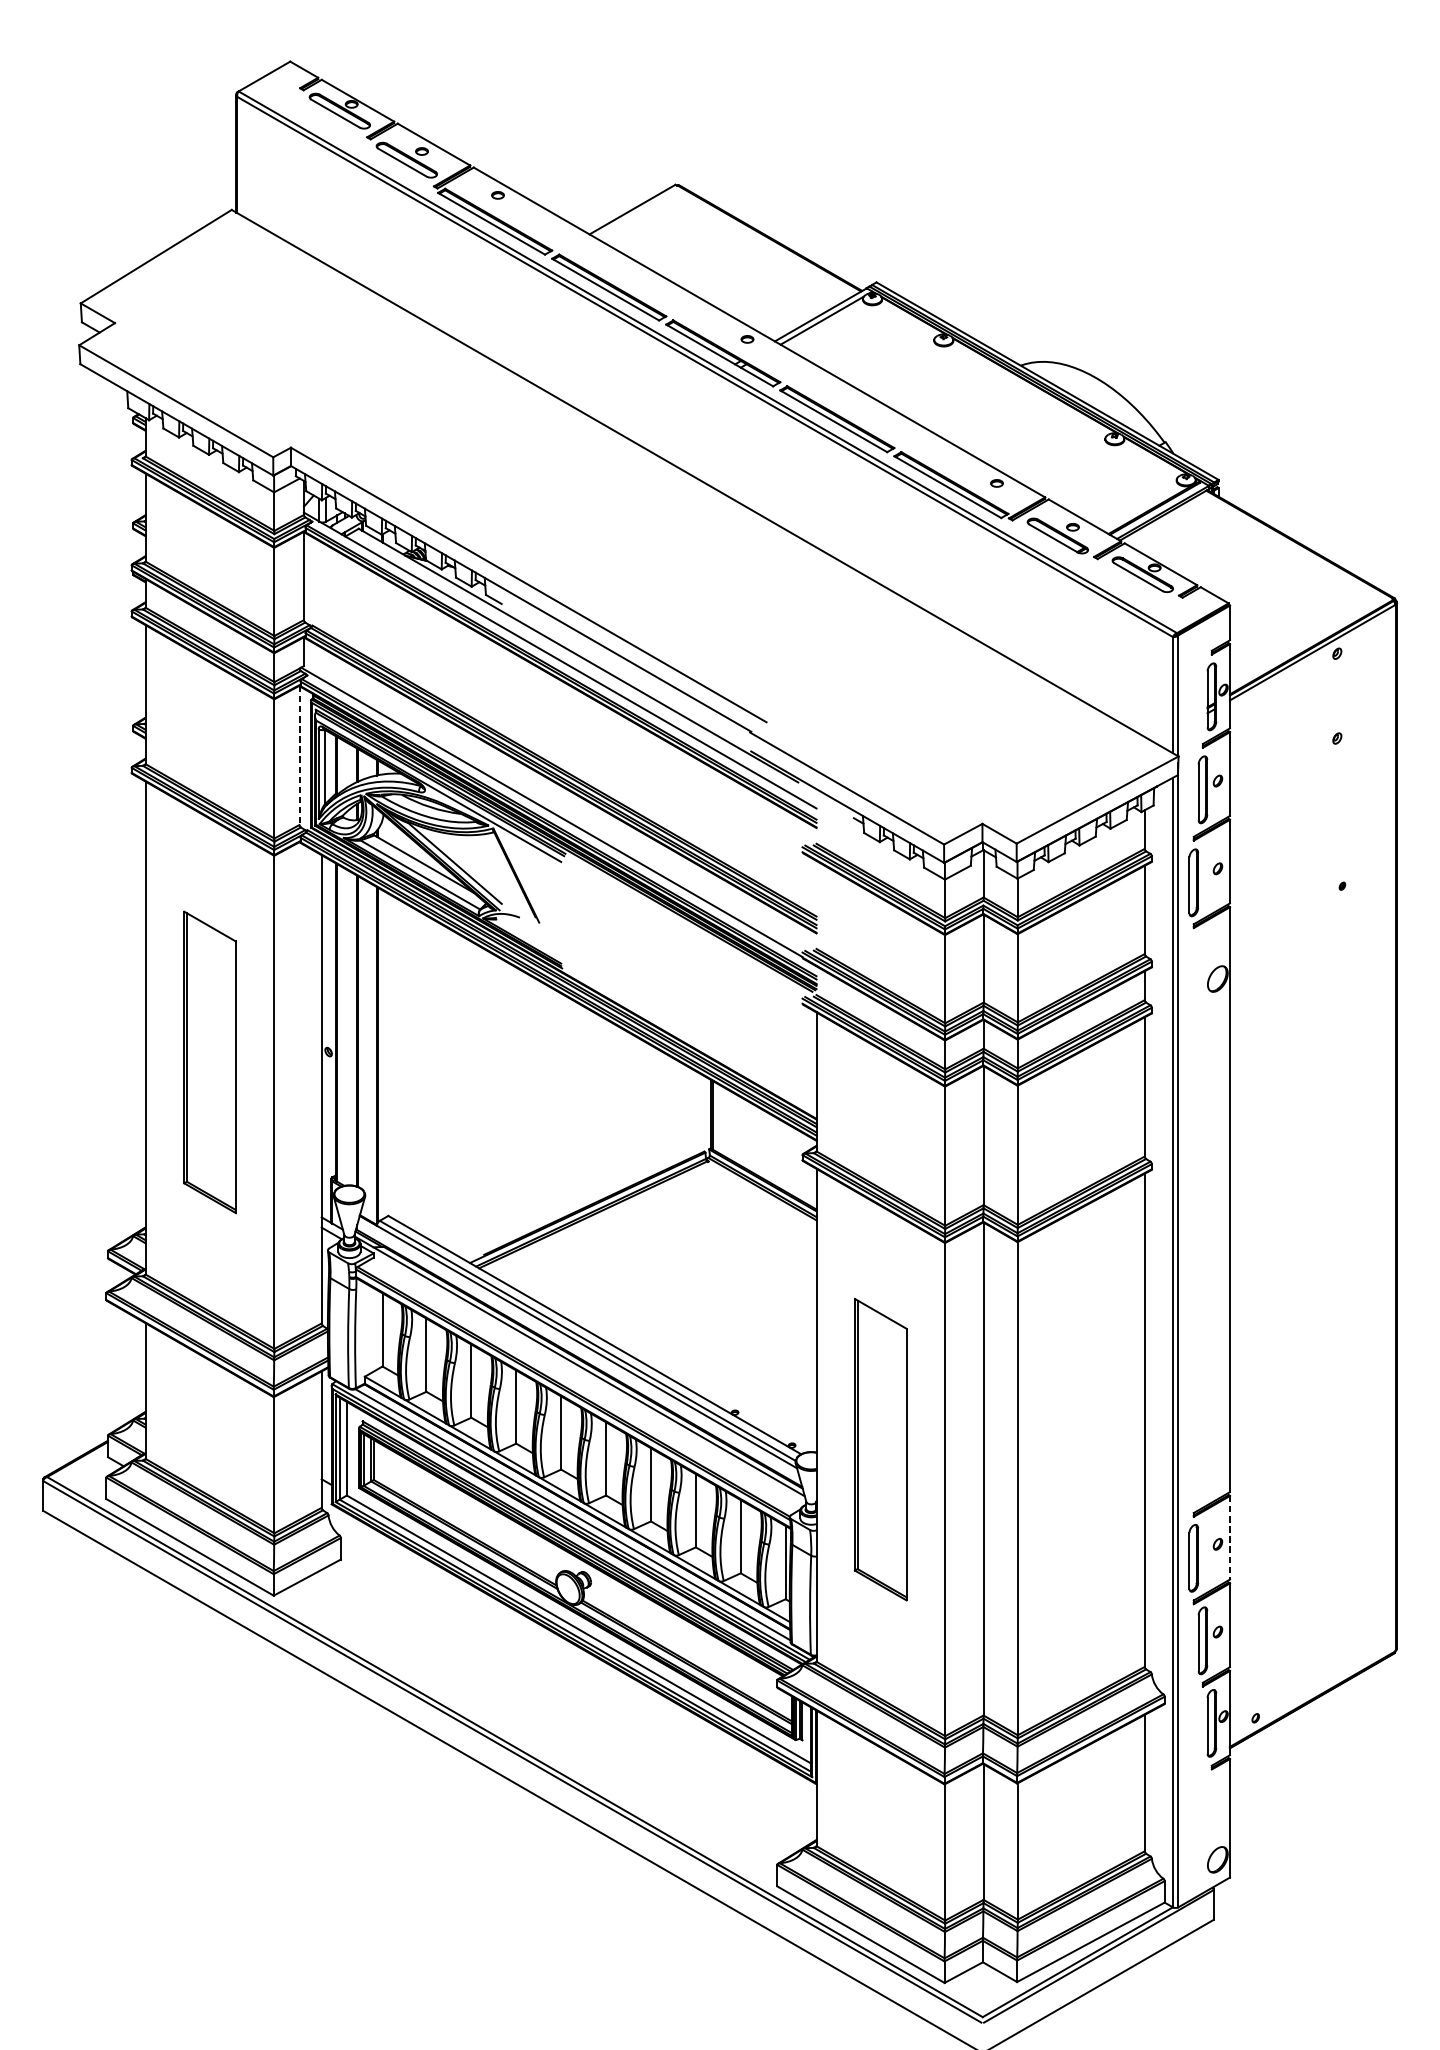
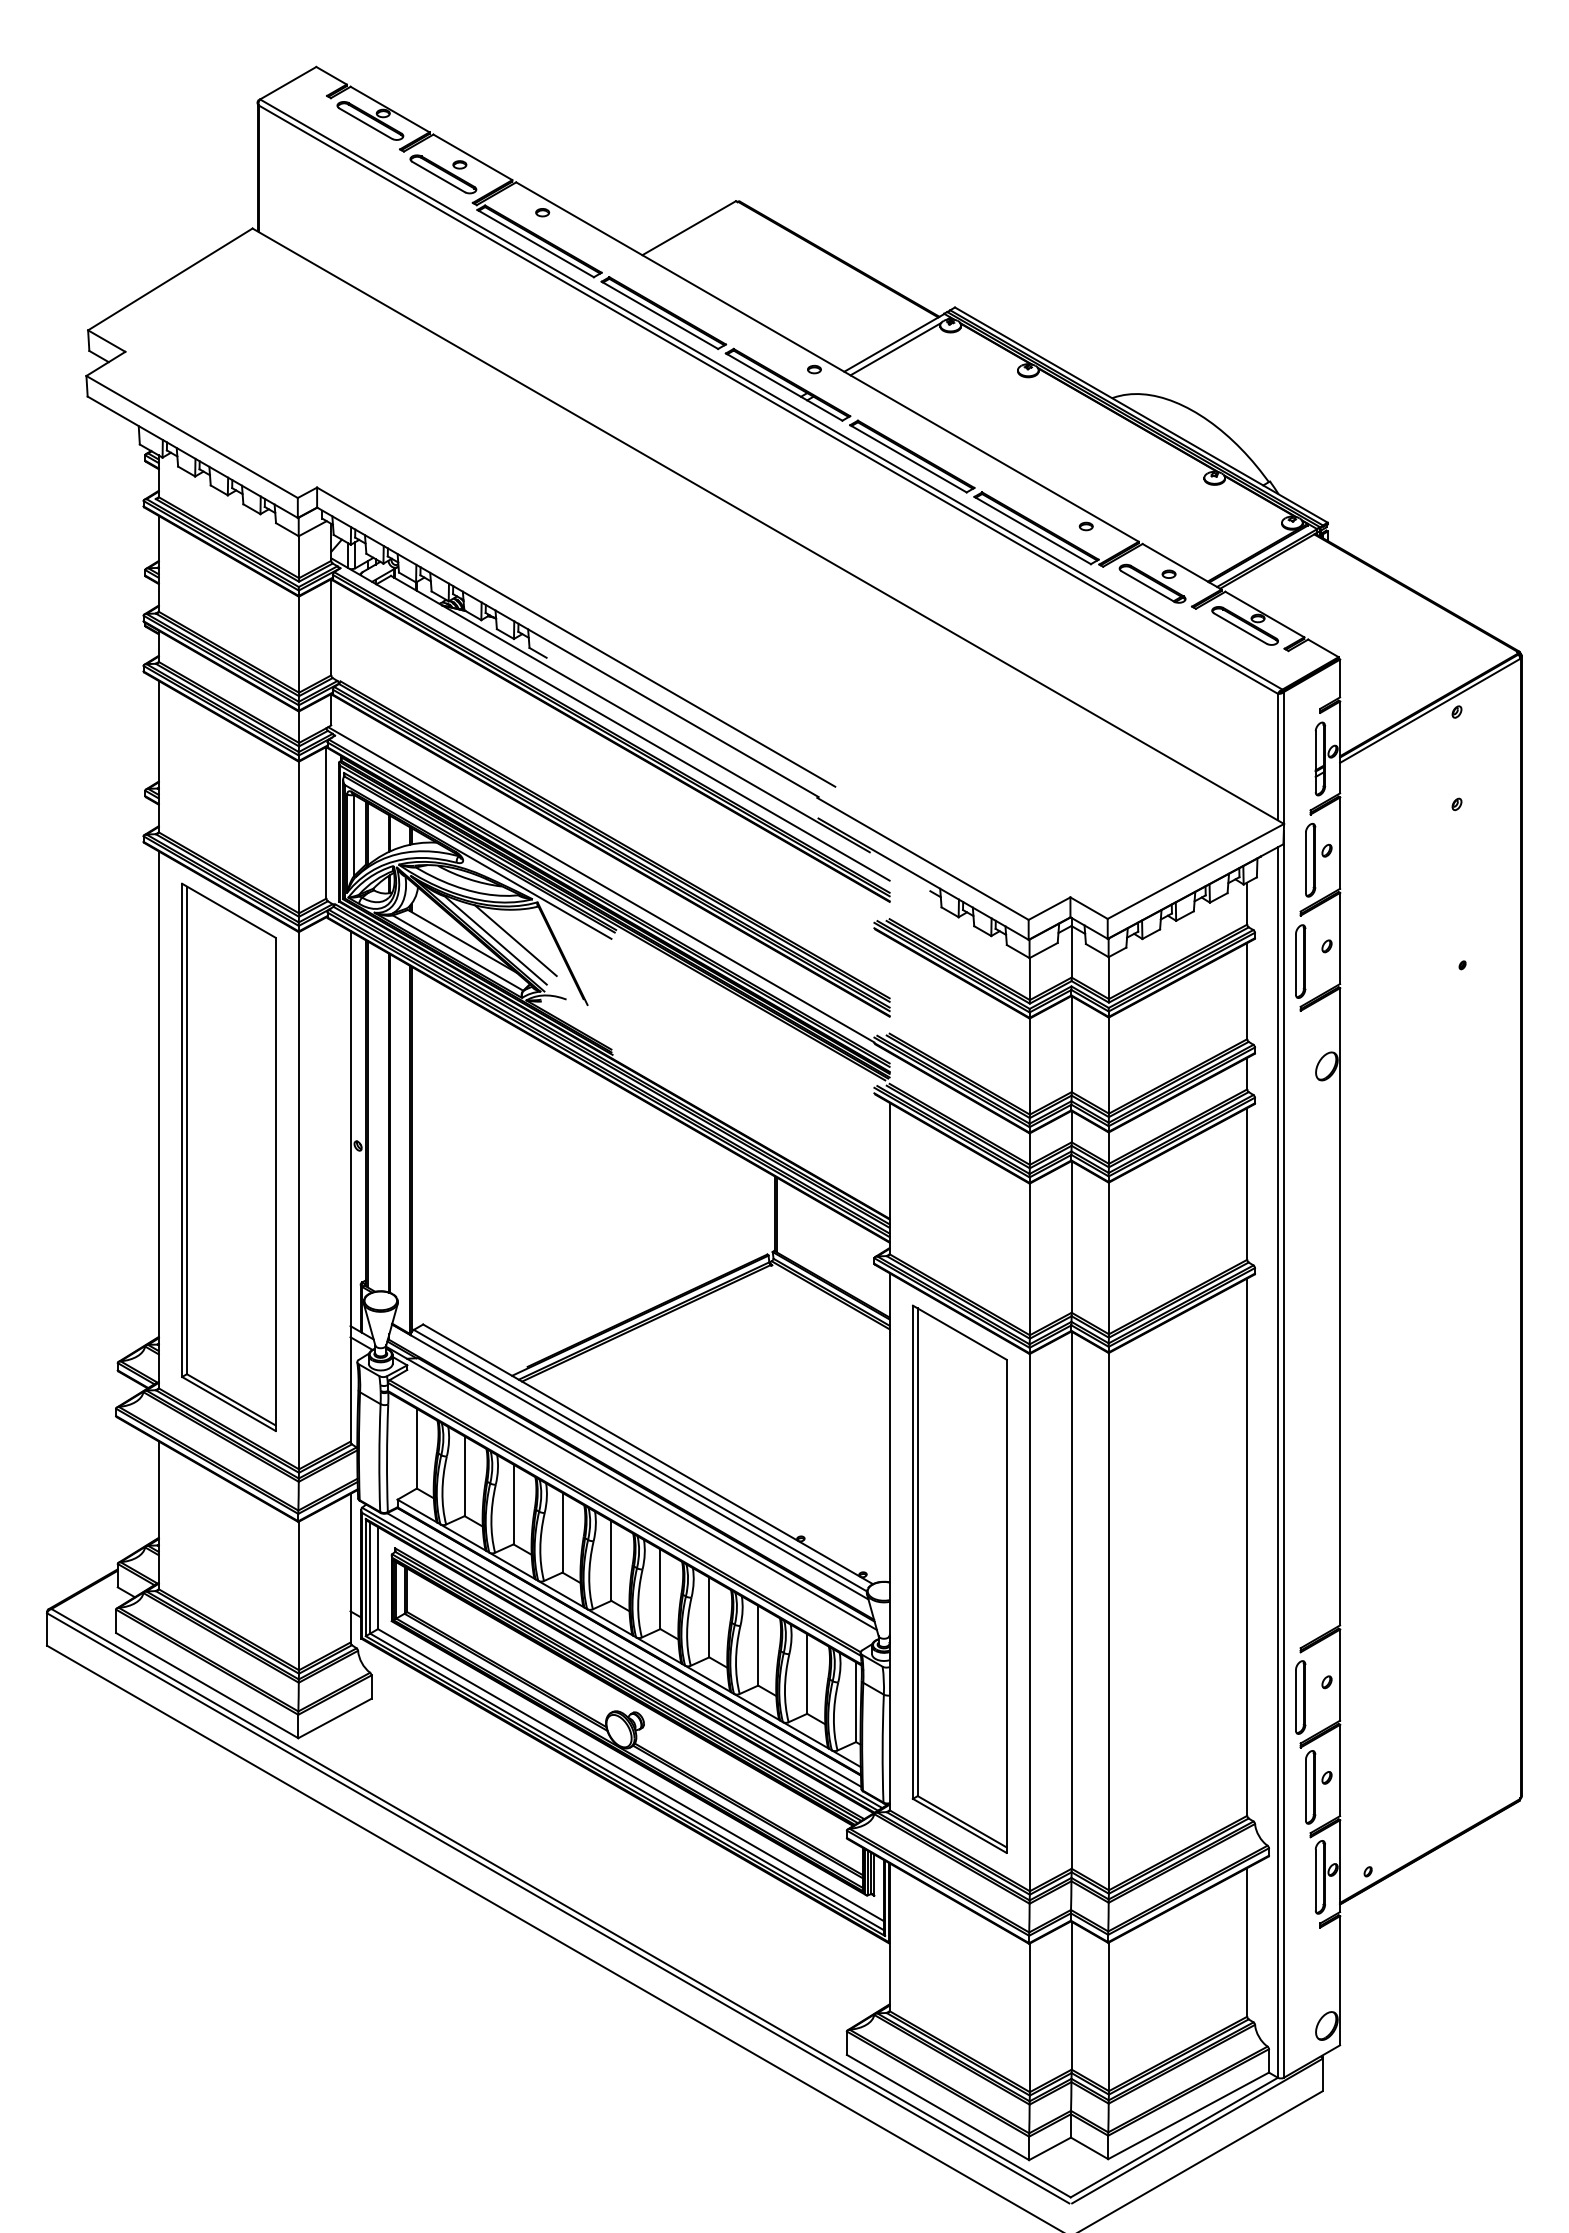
line: (299, 755) -> (326, 822), dashed -> solid
line: (473, 863) -> (515, 940), added
part: (209, 1061) -> (228, 1156), size x1.67
part: (880, 1449) -> (959, 1578), size x1.67
line: (1230, 1538) -> (1340, 1675), dashed -> solid

